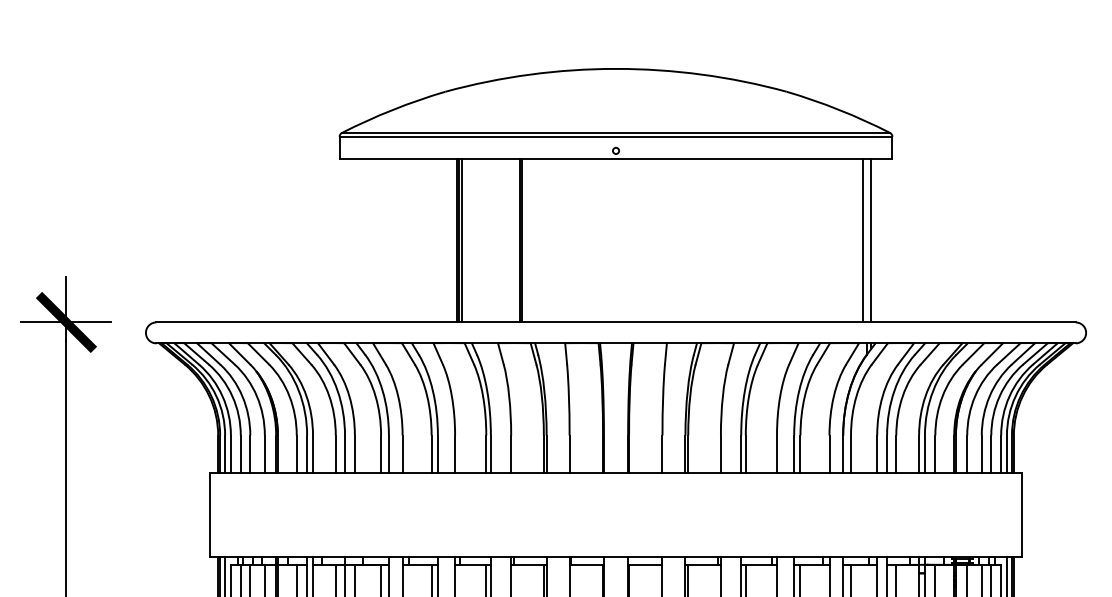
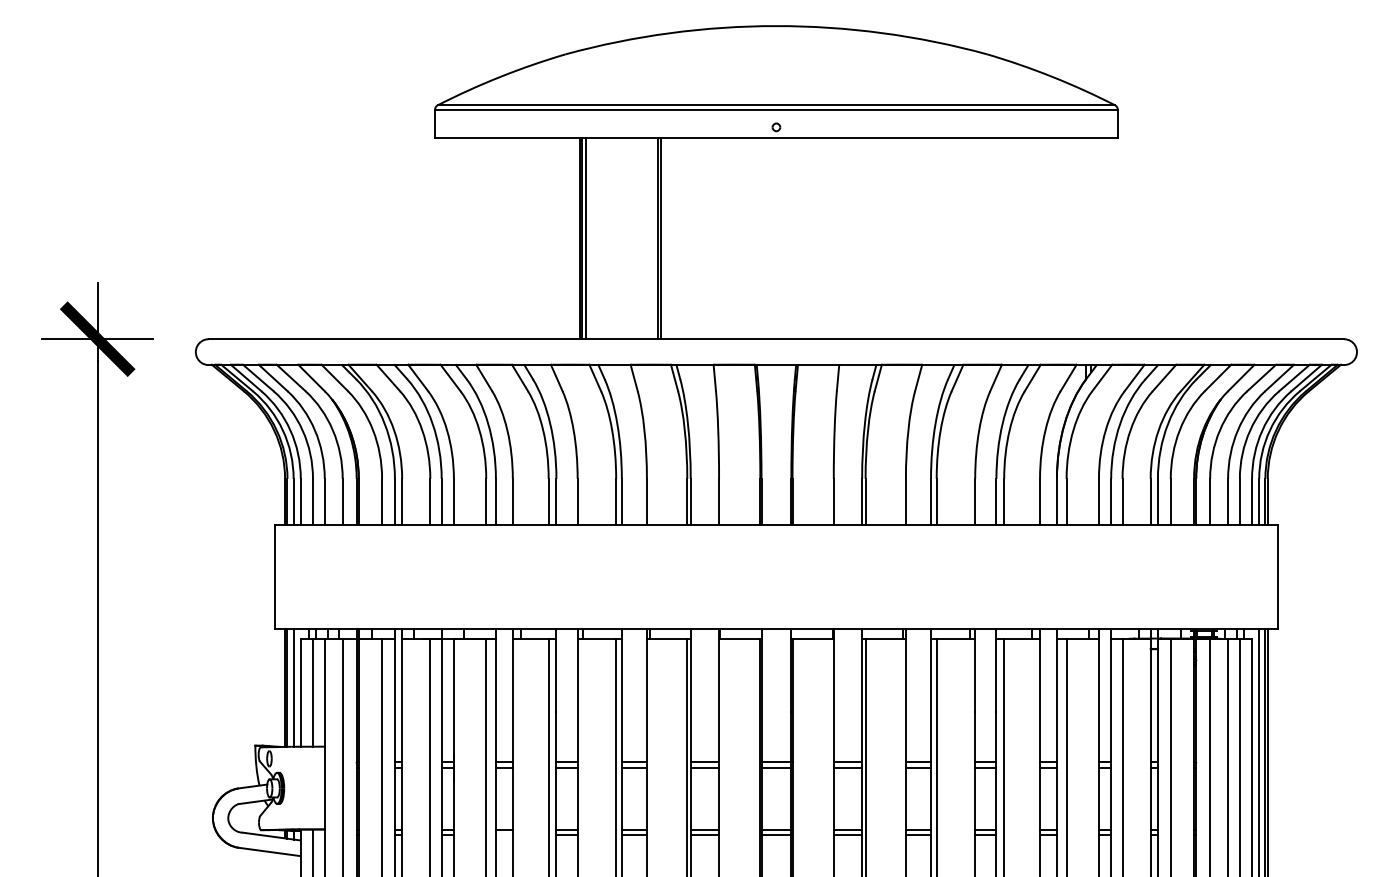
line: (862, 240) -> (1080, 238), removed
line: (871, 240) -> (1091, 238), removed

